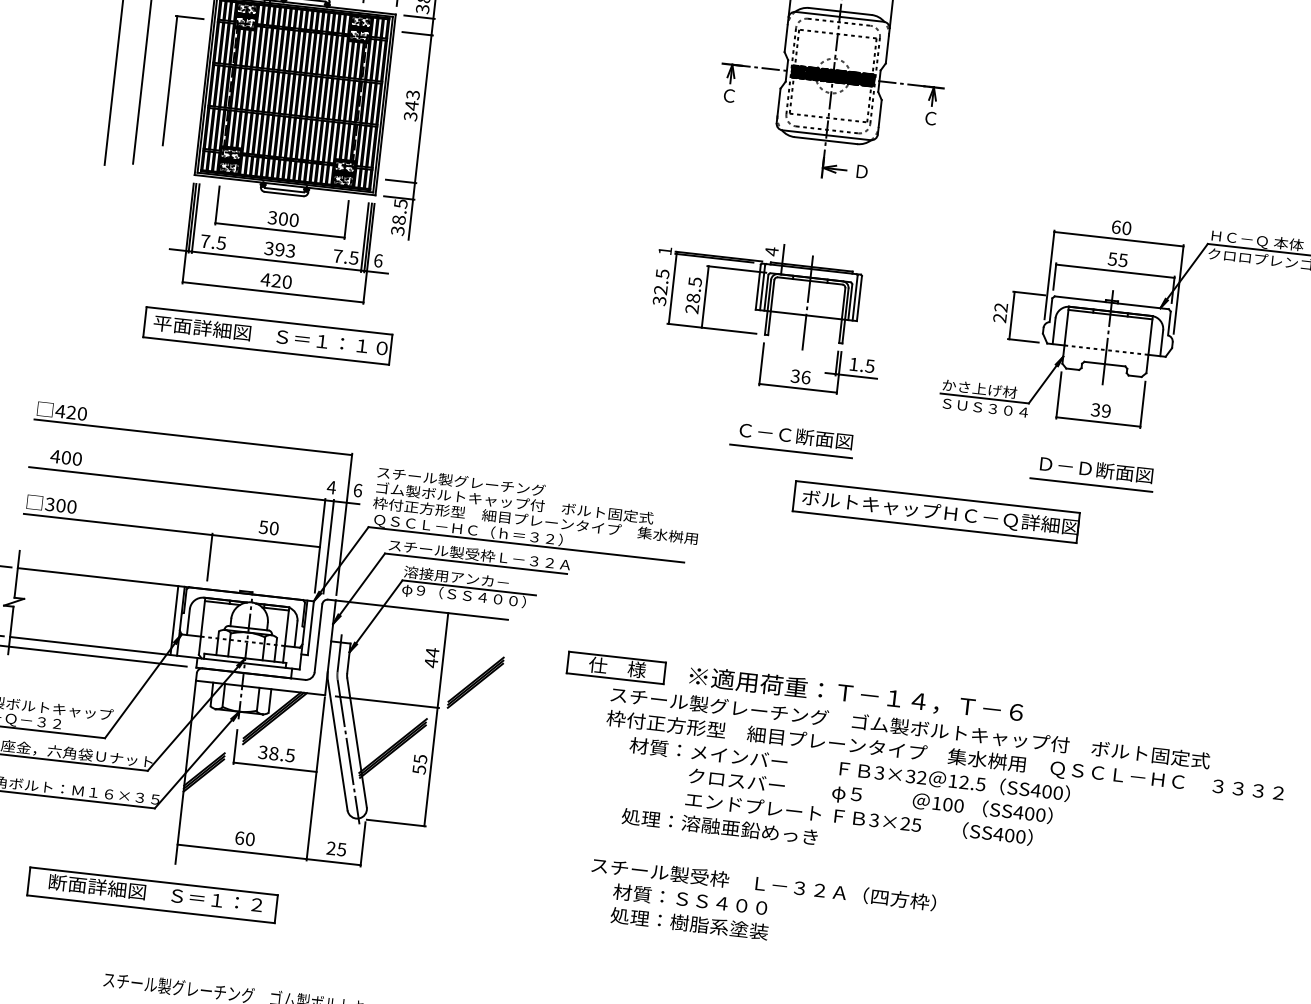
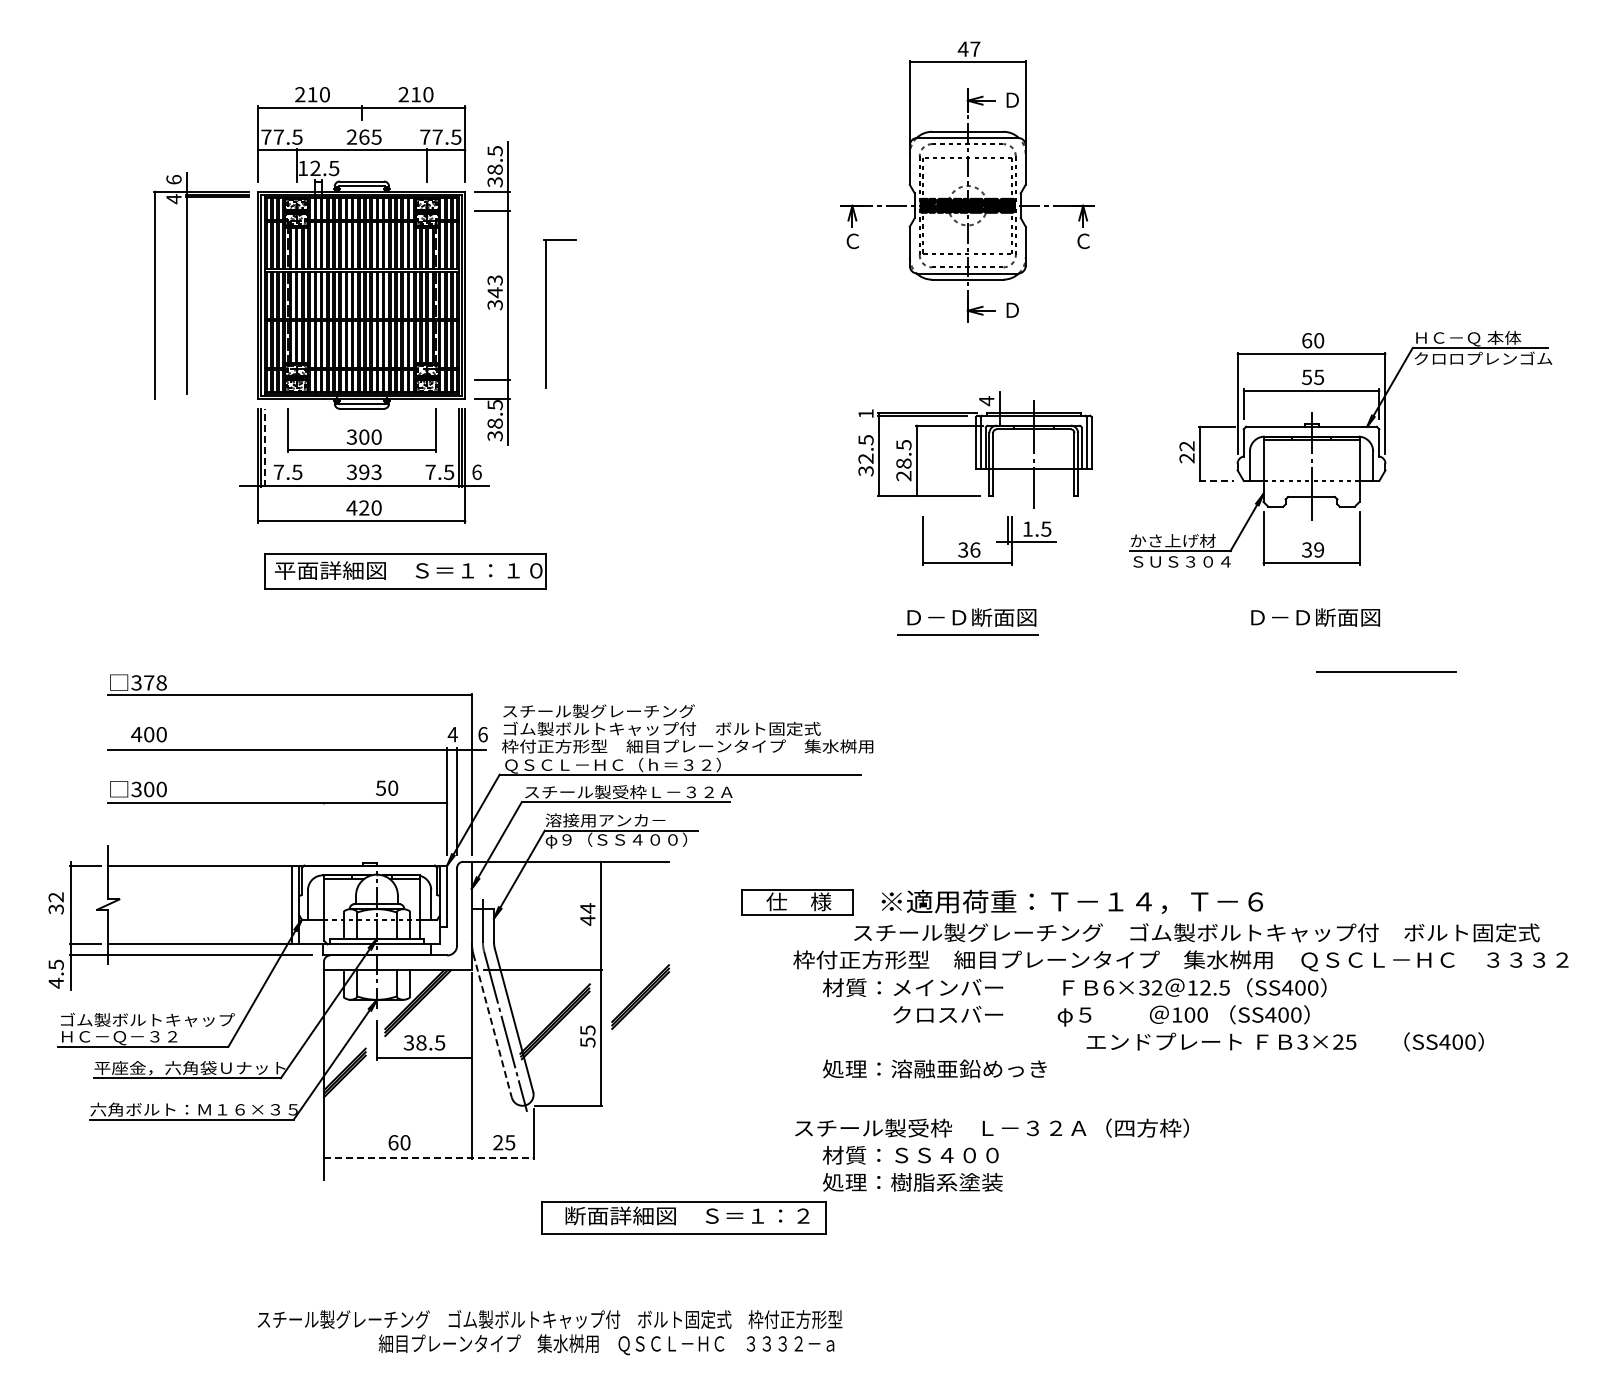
part: (170, 80) -> (546, 313), moved
line: (196, 218) -> (265, 447), solid -> dashed
part: (757, 292) -> (975, 449), moved
part: (267, 336) -> (405, 571), moved
line: (1023, 341) -> (1216, 481), solid -> dashed
text: (70, 412) -> (148, 682), 420 -> 378
text: (765, 432) -> (936, 617), Ｃ－Ｃ断面図 -> Ｄ－Ｄ断面図
line: (1091, 484) -> (1386, 671), moved
part: (936, 511) -> (1139, 685), removed
line: (210, 556) -> (324, 828), removed
part: (475, 682) -> (640, 996), moved
text: (910, 727) -> (1196, 932), moved
line: (337, 746) -> (492, 1026), solid -> dashed
text: (879, 772) -> (1108, 987), 3×32 -> 6×32
text: (858, 818) -> (1284, 1041), moved
line: (268, 854) -> (428, 1157), solid -> dashed
part: (152, 894) -> (683, 1217), moved

